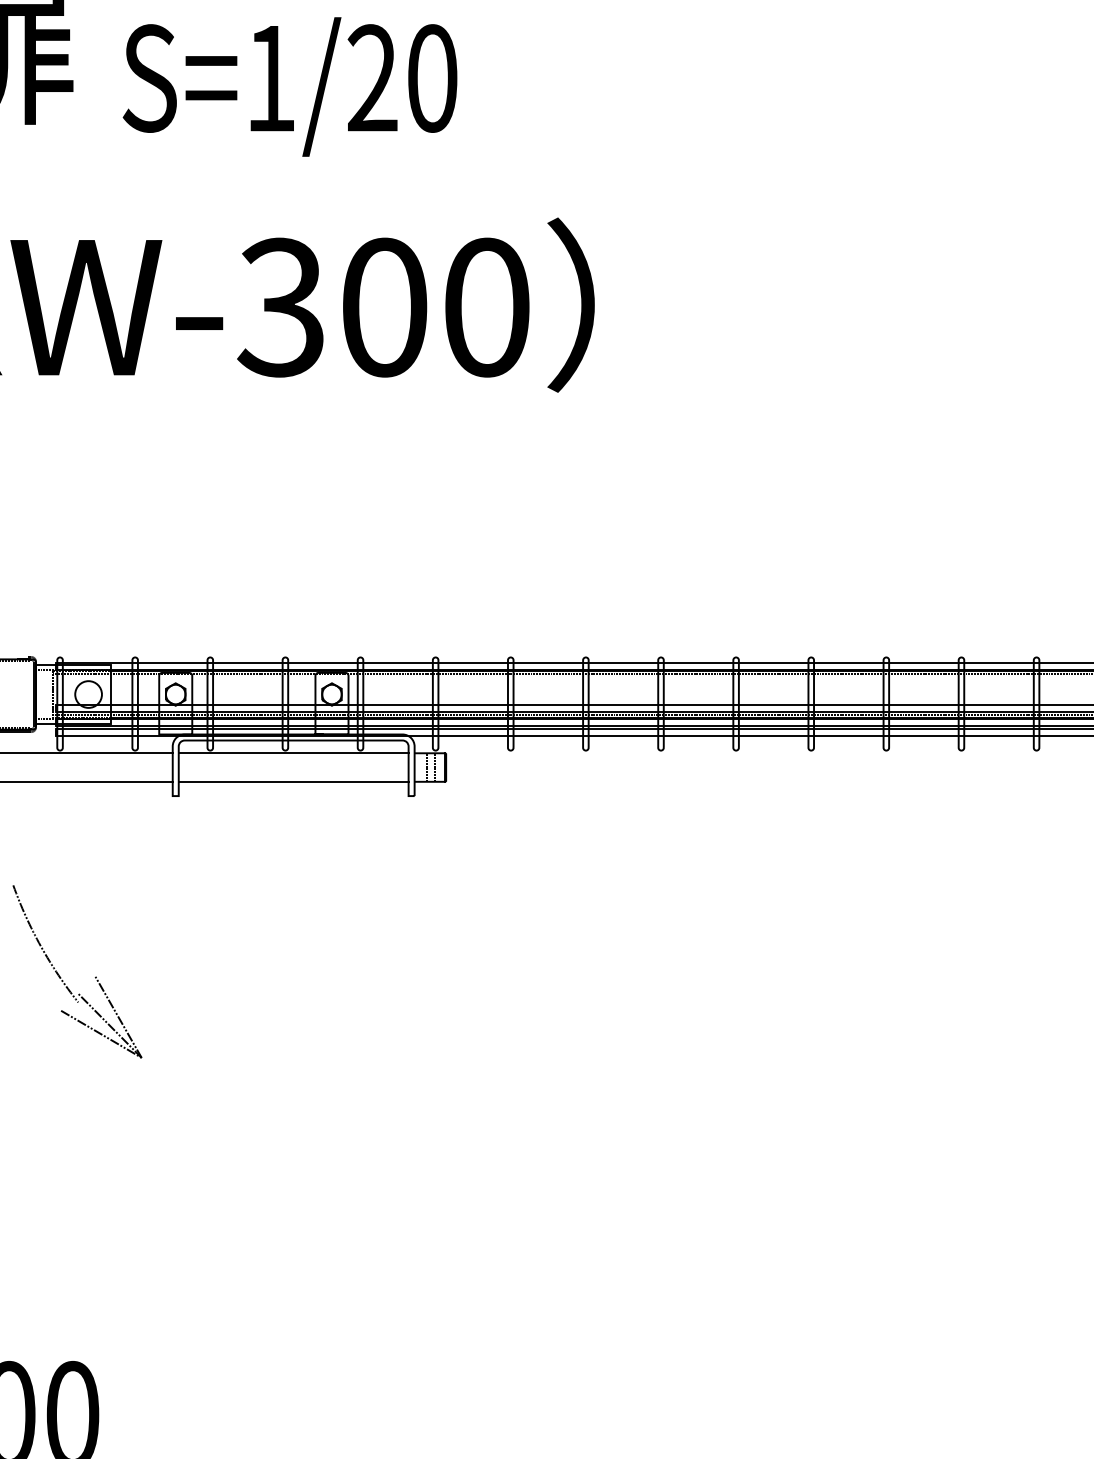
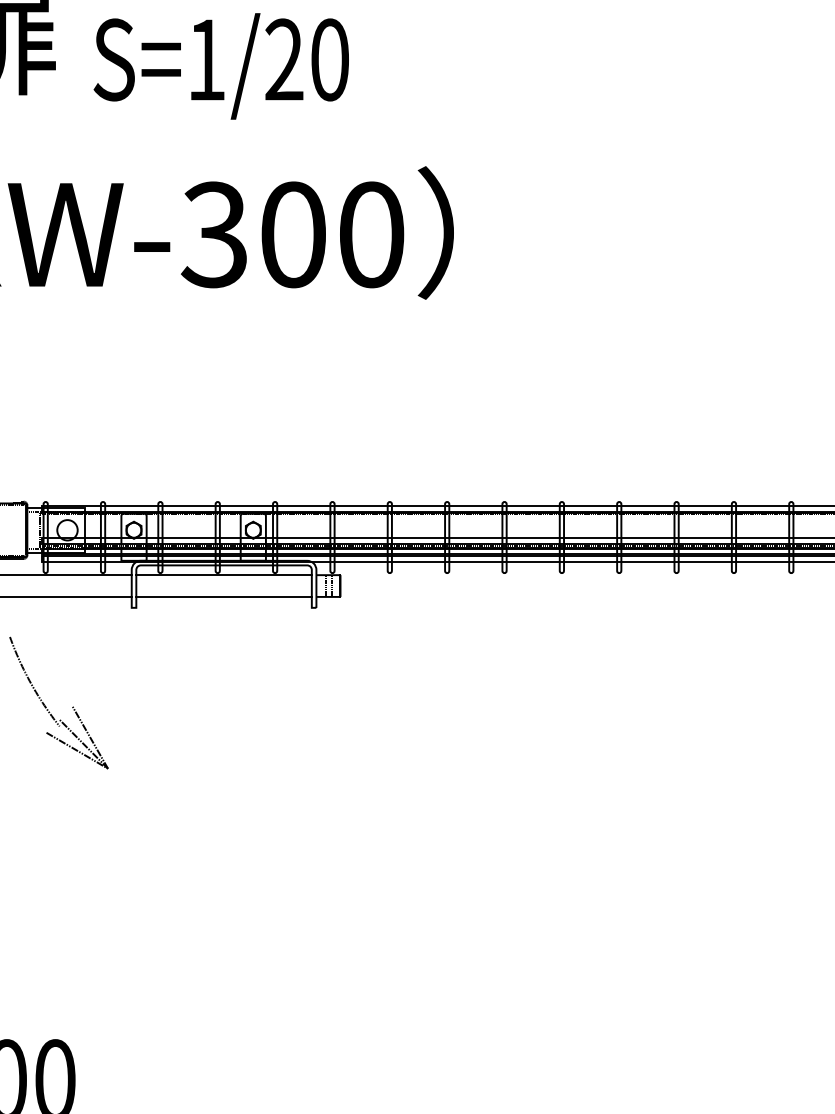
part: (63, 980) -> (48, 709), moved

